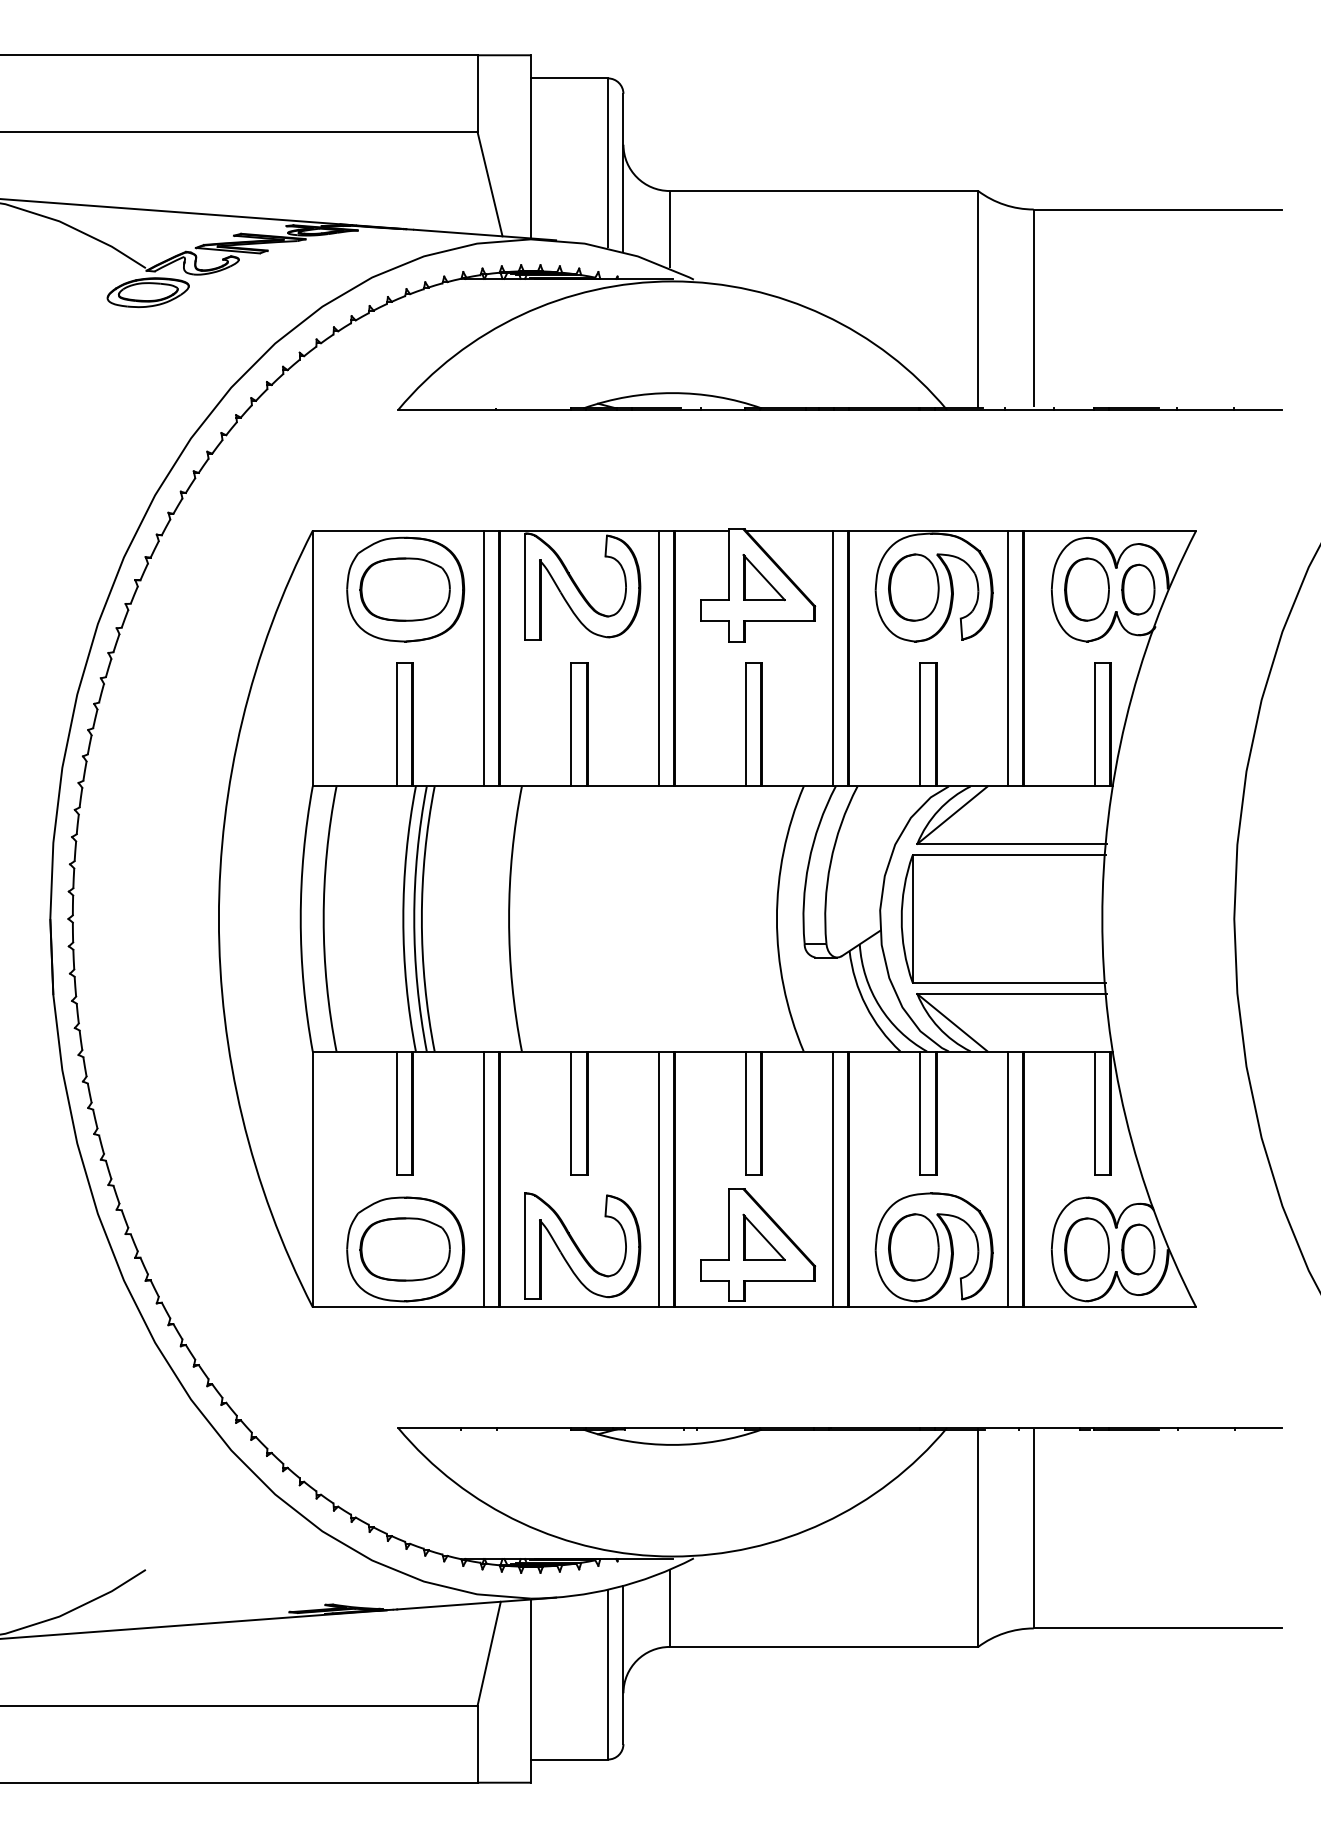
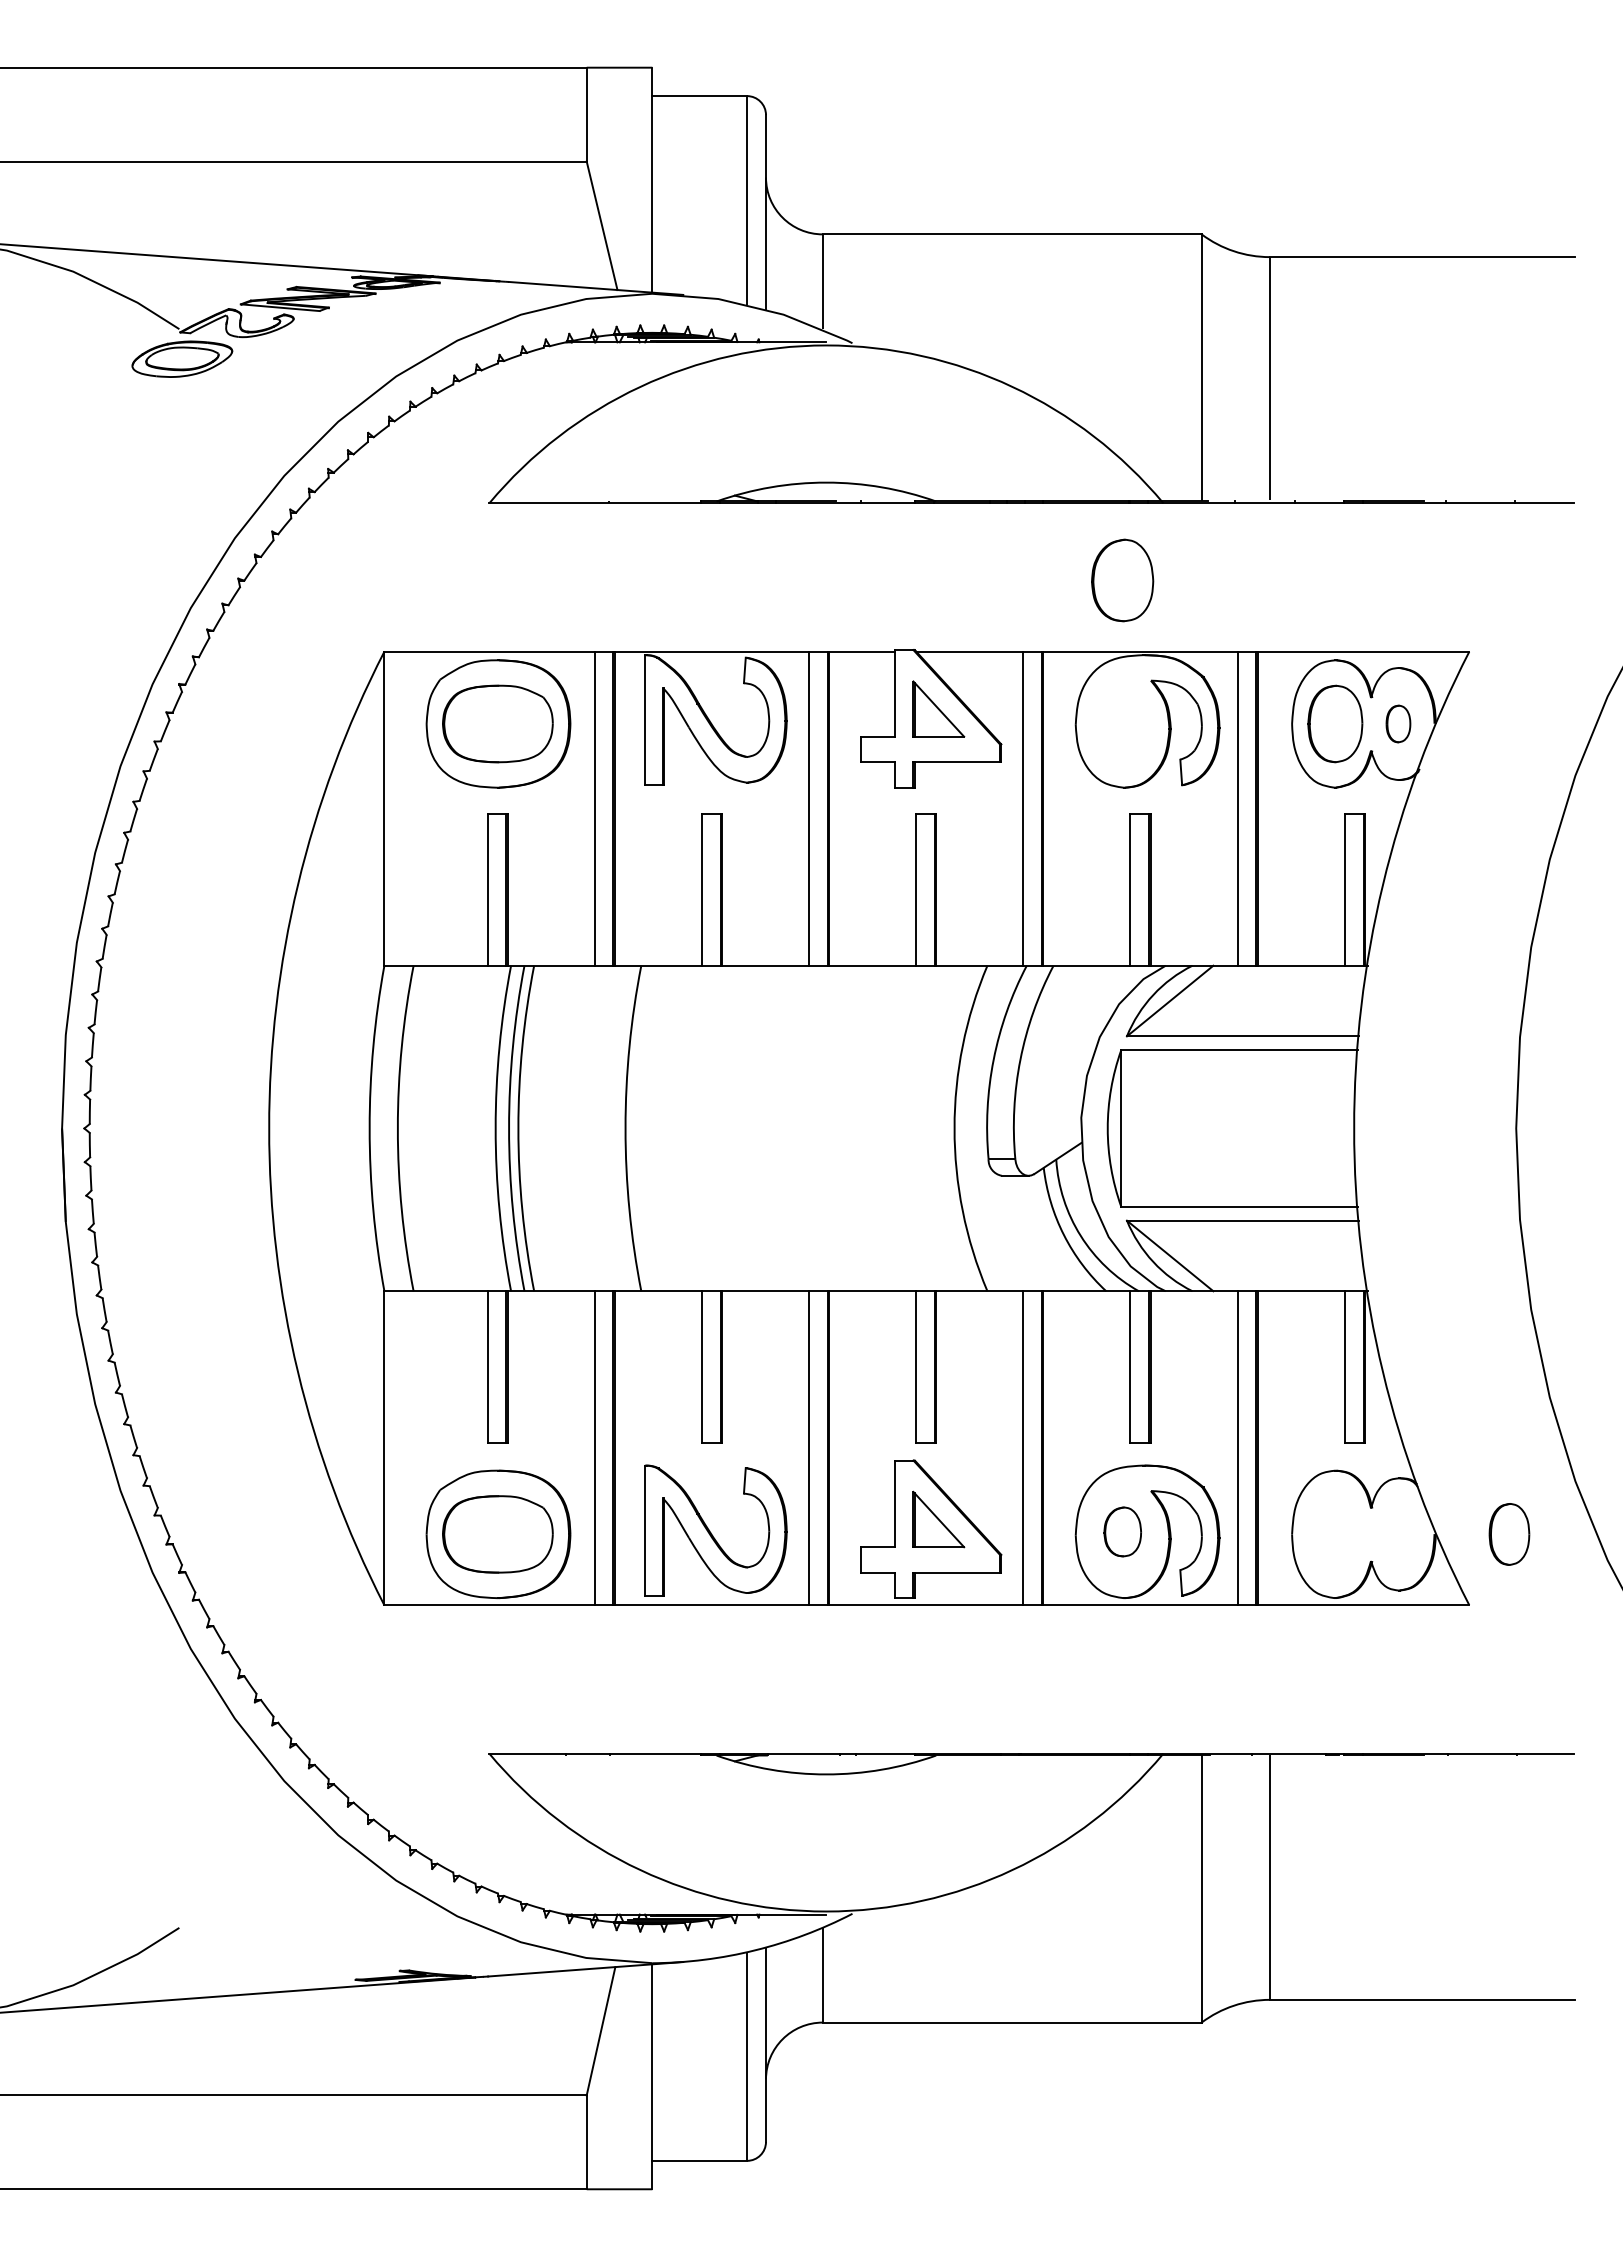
part: (913, 587) -> (1122, 580), moved
part: (1138, 589) -> (1398, 723), size x0.6
part: (913, 1247) -> (1122, 1531), size x0.6
part: (1087, 1249) -> (1335, 1534), removed
part: (1138, 1249) -> (1509, 1534), moved

